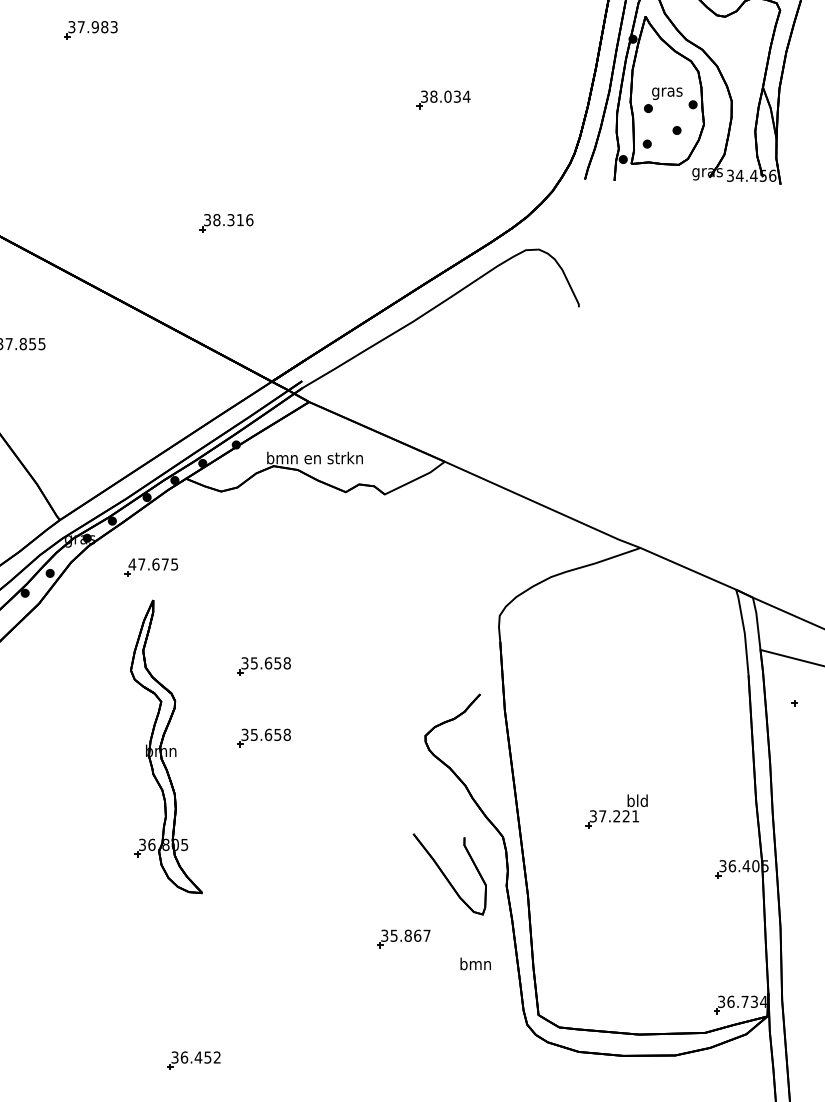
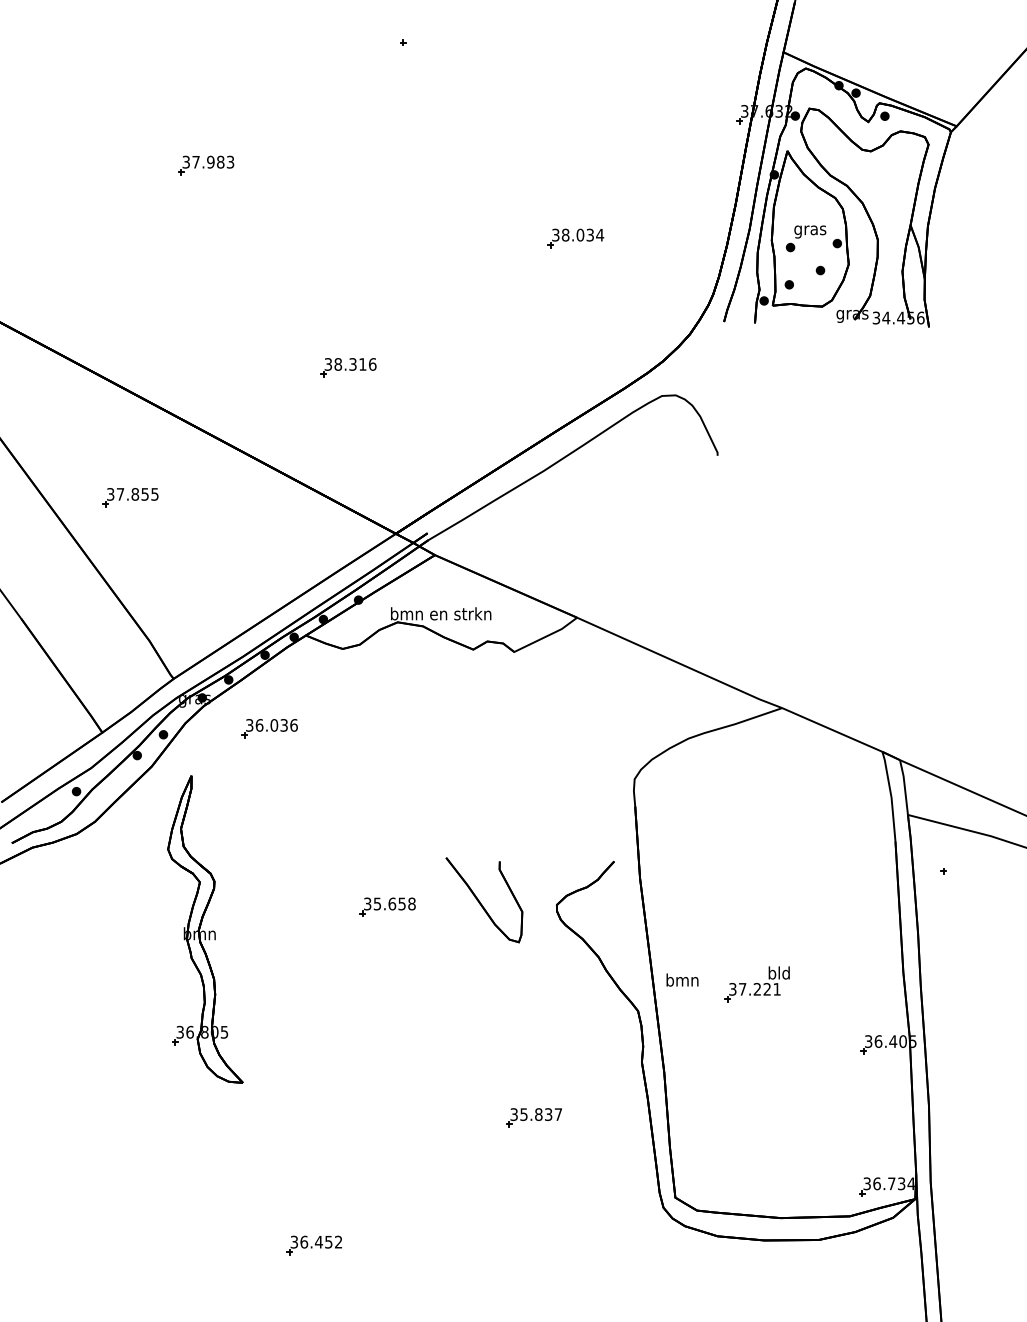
text: (153, 564) -> (271, 725), 47.675 -> 36.036
part: (263, 665) -> (387, 831), removed
part: (166, 746) -> (205, 929), moved
part: (449, 874) -> (484, 900), moved
text: (417, 935) -> (548, 1114), 35.867 -> 35.837
text: (475, 963) -> (682, 979), moved

